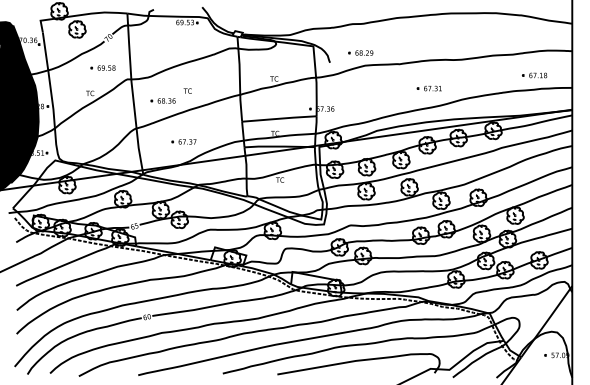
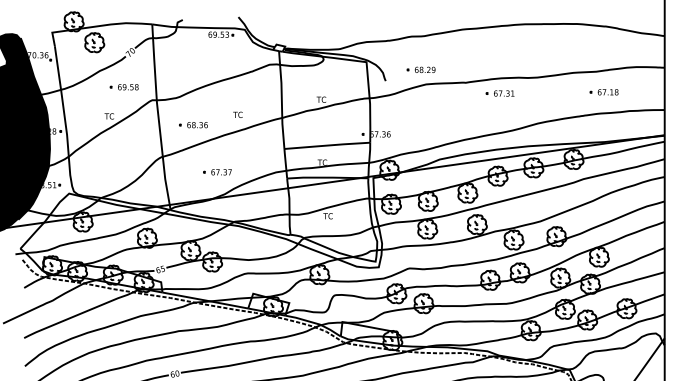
part: (534, 75) -> (603, 92), moved
part: (428, 88) -> (499, 93), moved
text: (187, 90) -> (237, 114), moved

